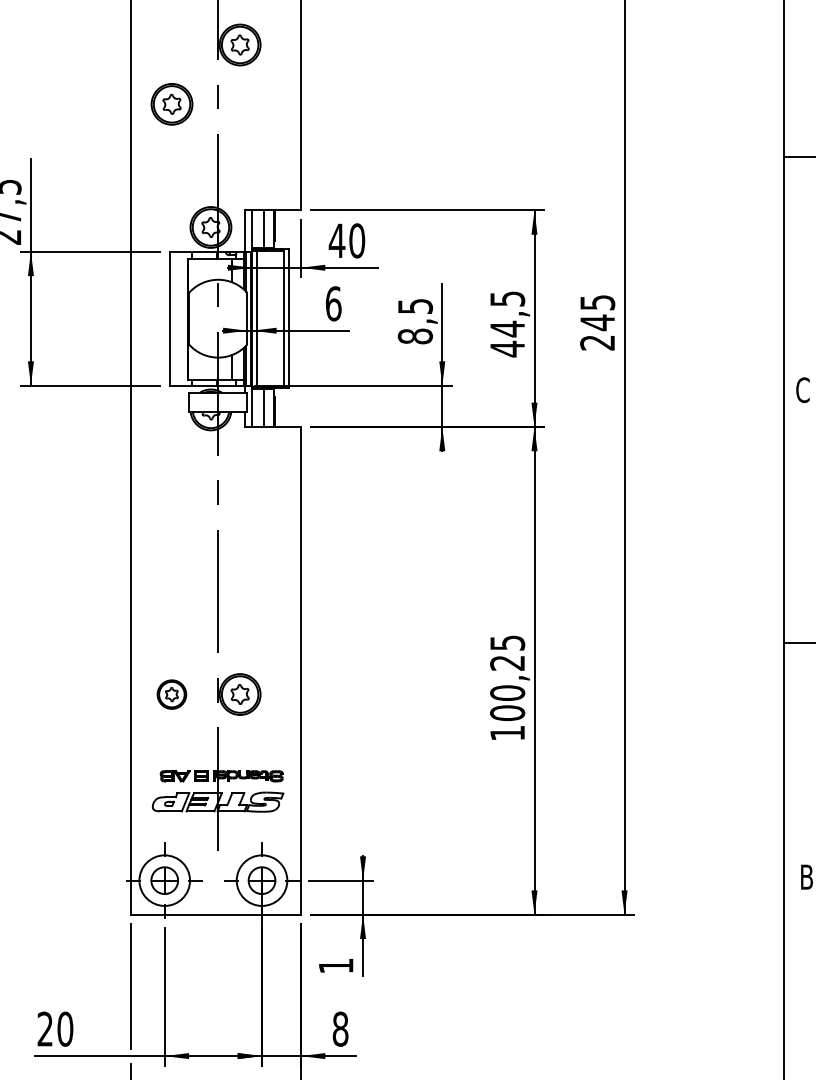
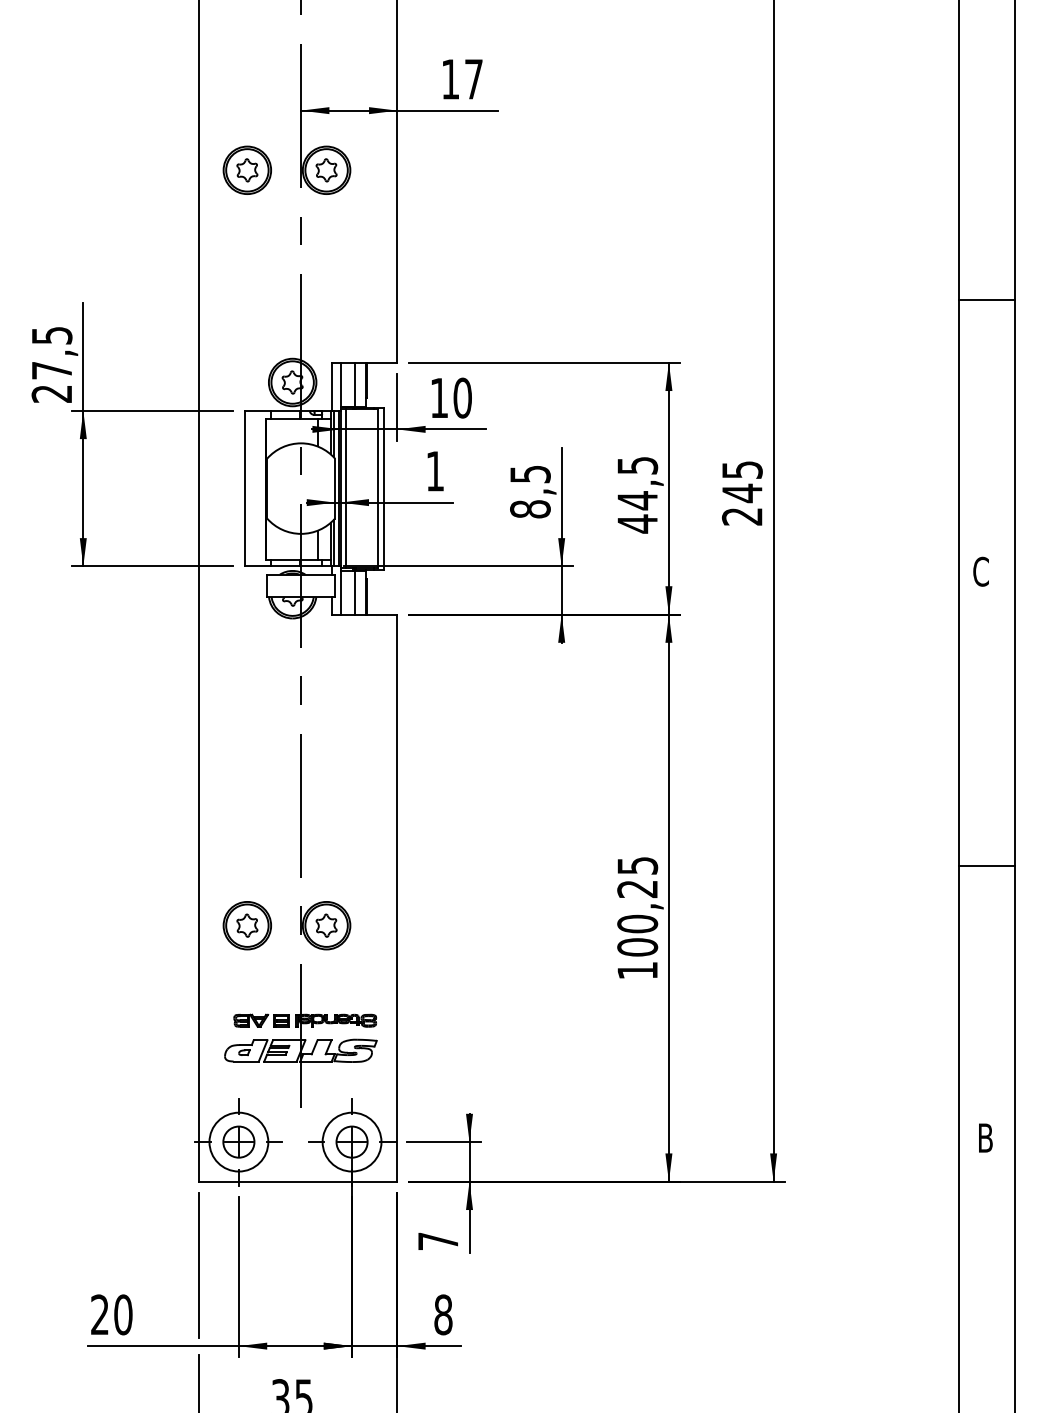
part: (171, 103) -> (246, 169), moved
text: (337, 240) -> (439, 397), 40 -> 10
text: (333, 303) -> (435, 470), 6 -> 1
part: (171, 694) -> (246, 925), size x1.43
text: (335, 965) -> (437, 1240), 1 -> 7

